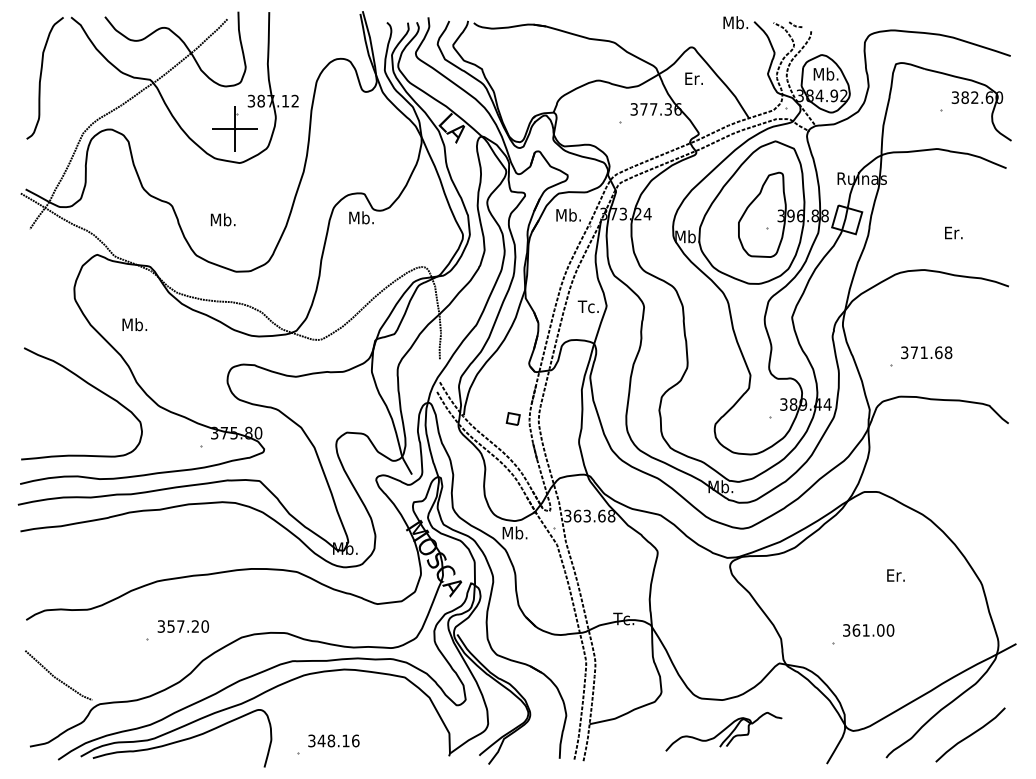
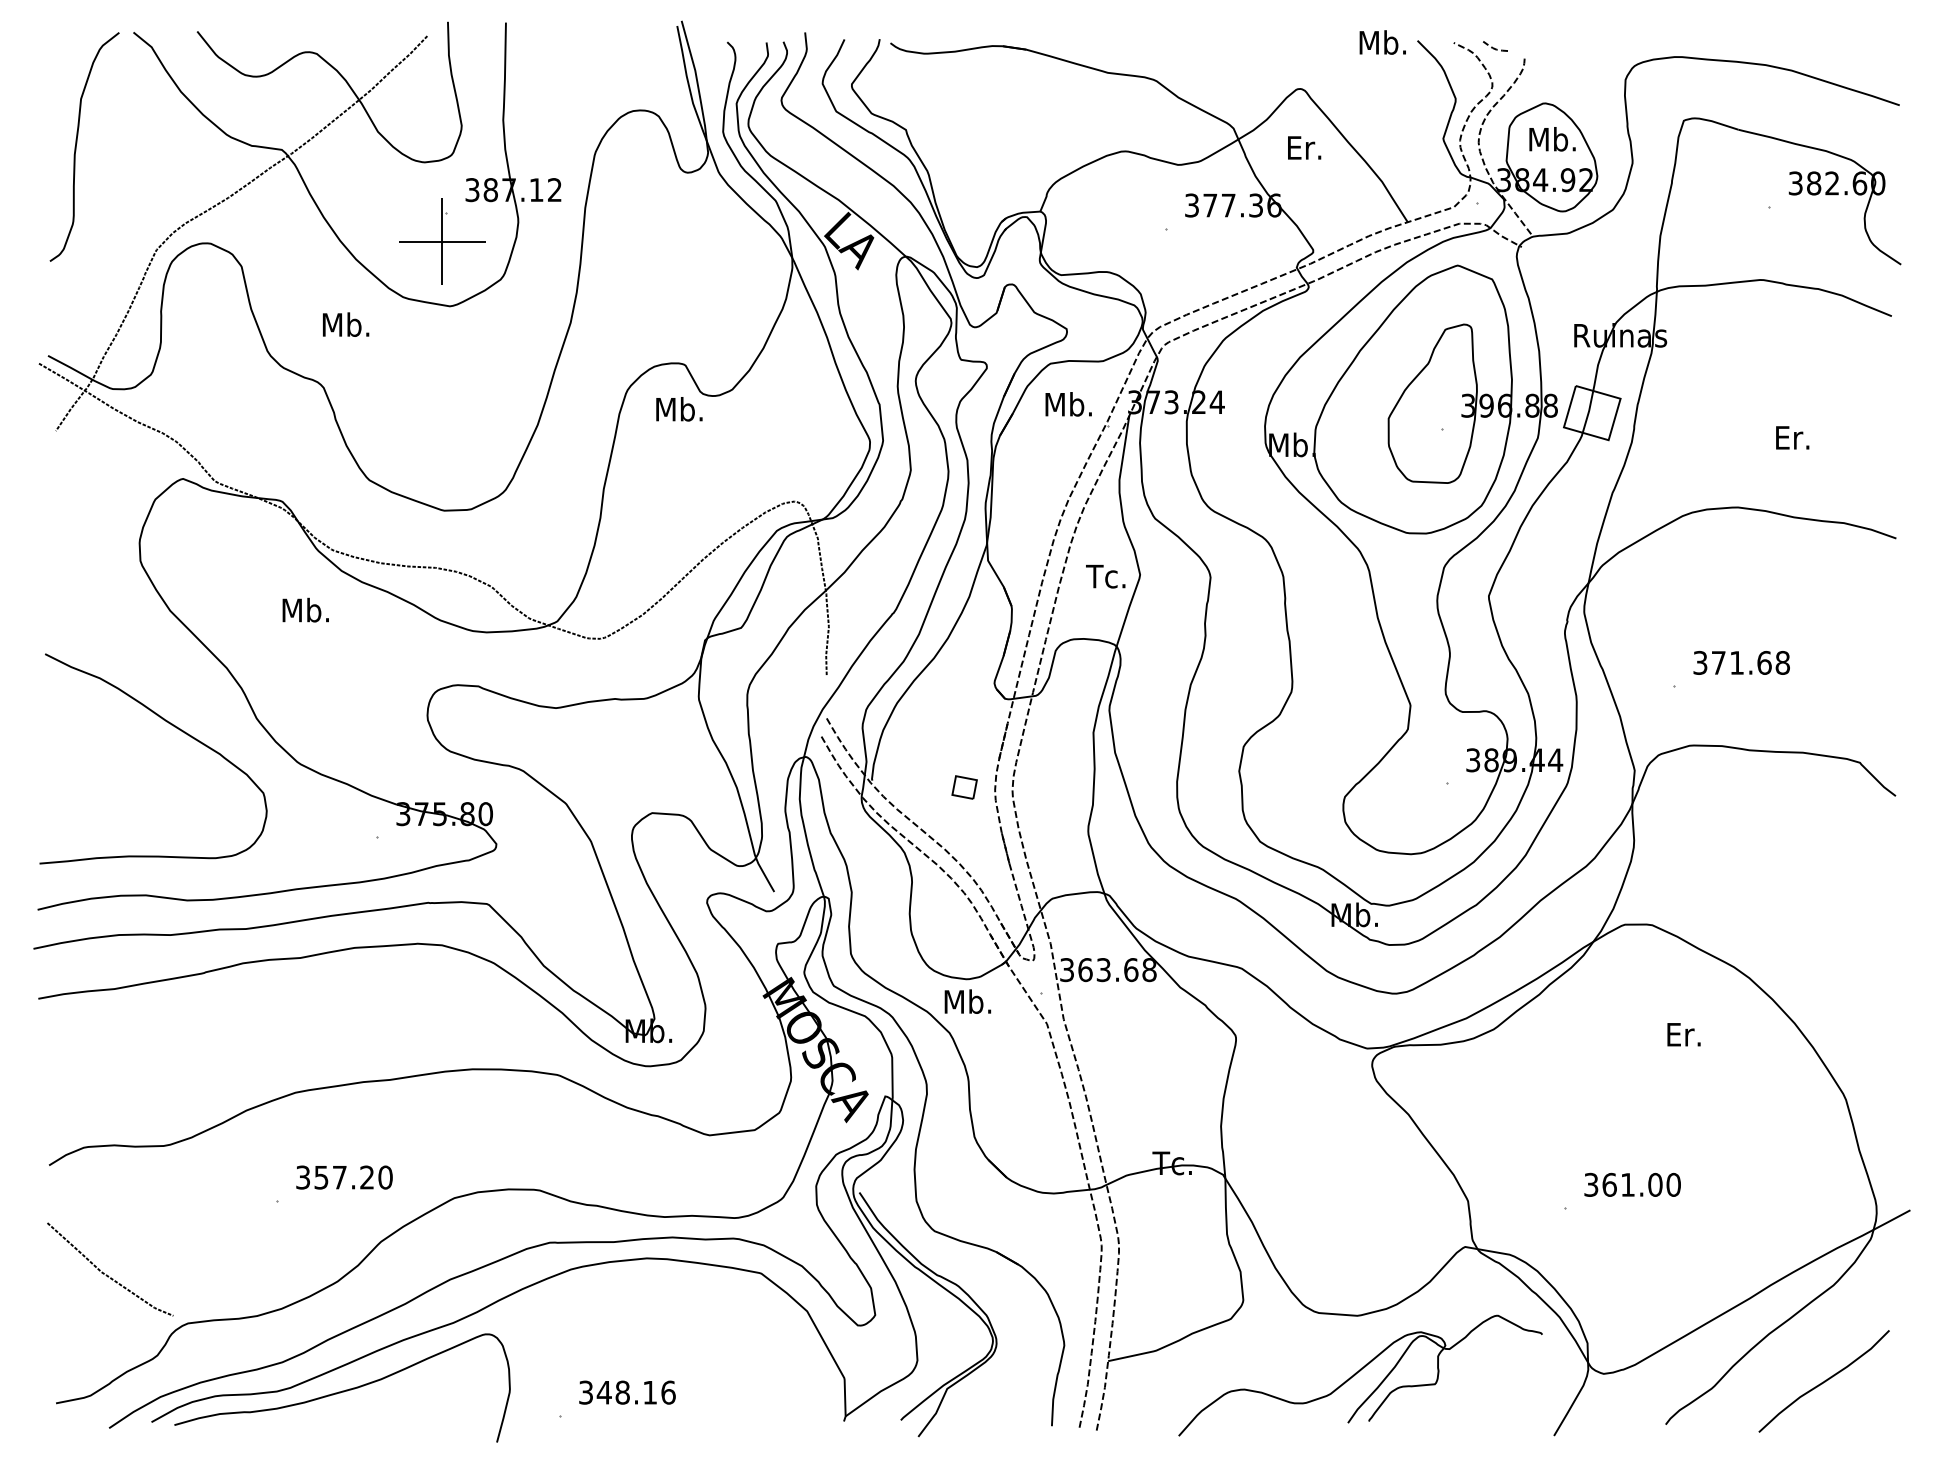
text: (222, 219) -> (344, 324), moved
text: (134, 324) -> (305, 609), moved
text: (895, 575) -> (1683, 1034), moved
part: (723, 731) -> (1359, 1374), size x1.67

